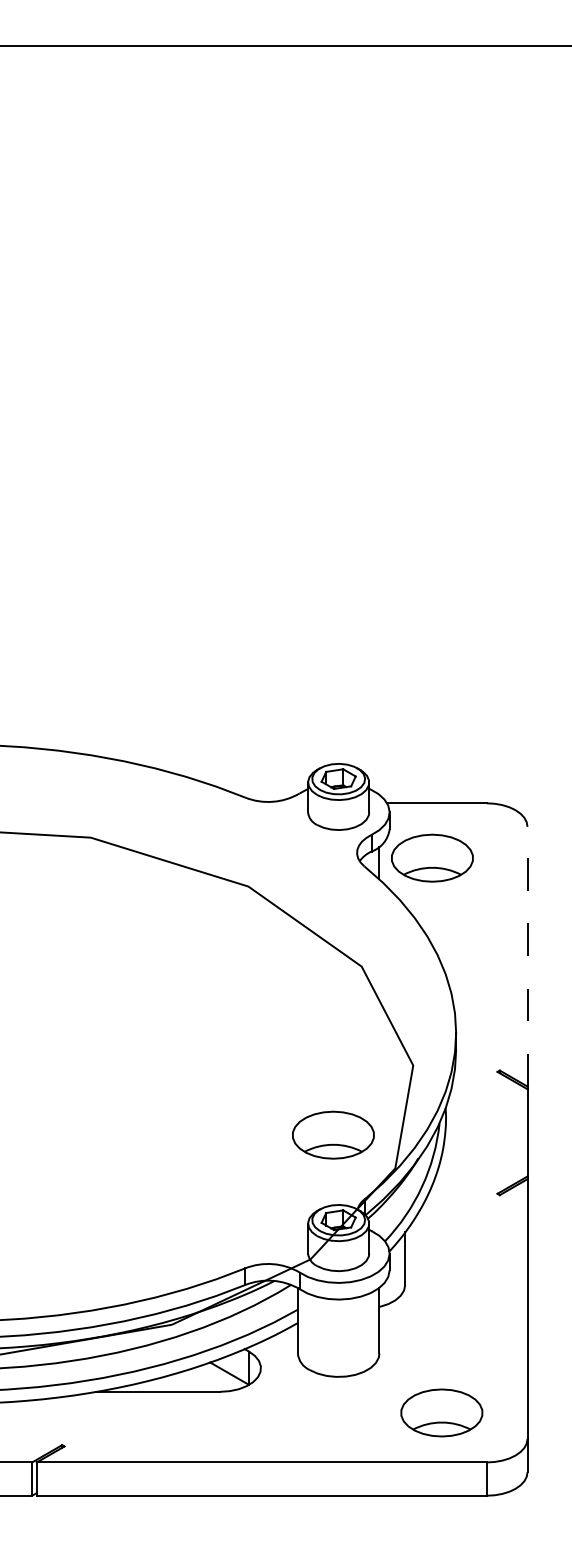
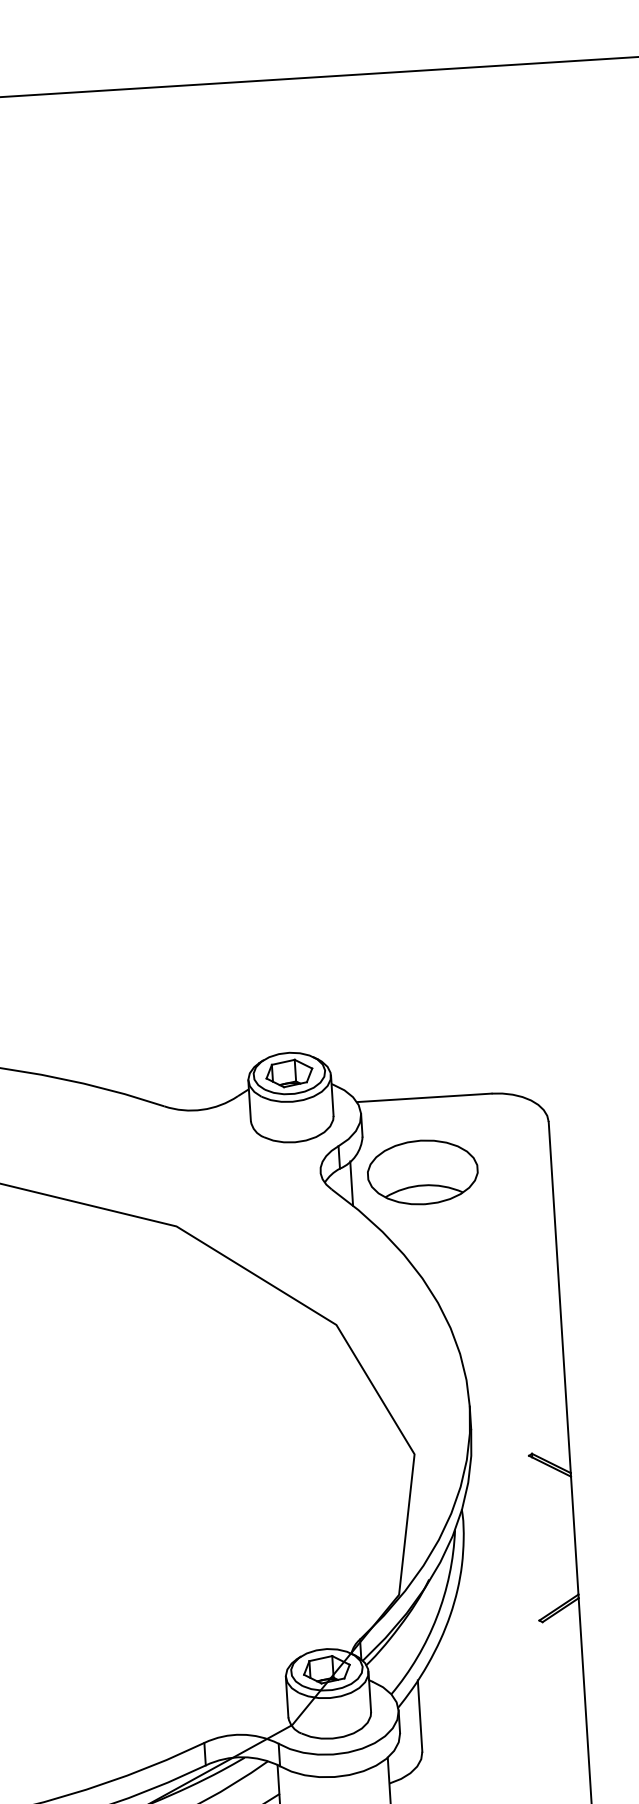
line: (527, 956) -> (559, 1297), dashed -> solid
part: (333, 1134) -> (312, 1554), removed

